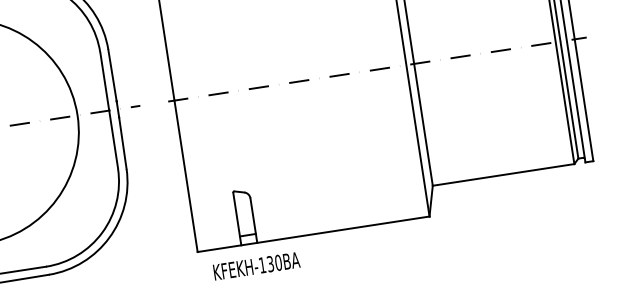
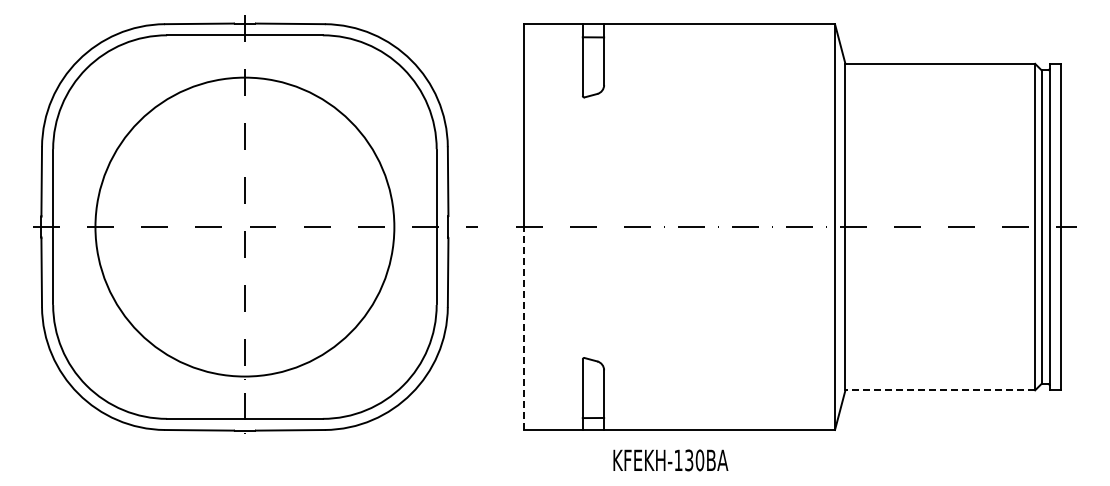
line: (503, 175) -> (940, 390), solid -> dashed
line: (186, 176) -> (524, 328), solid -> dashed
text: (256, 266) -> (670, 460), moved

